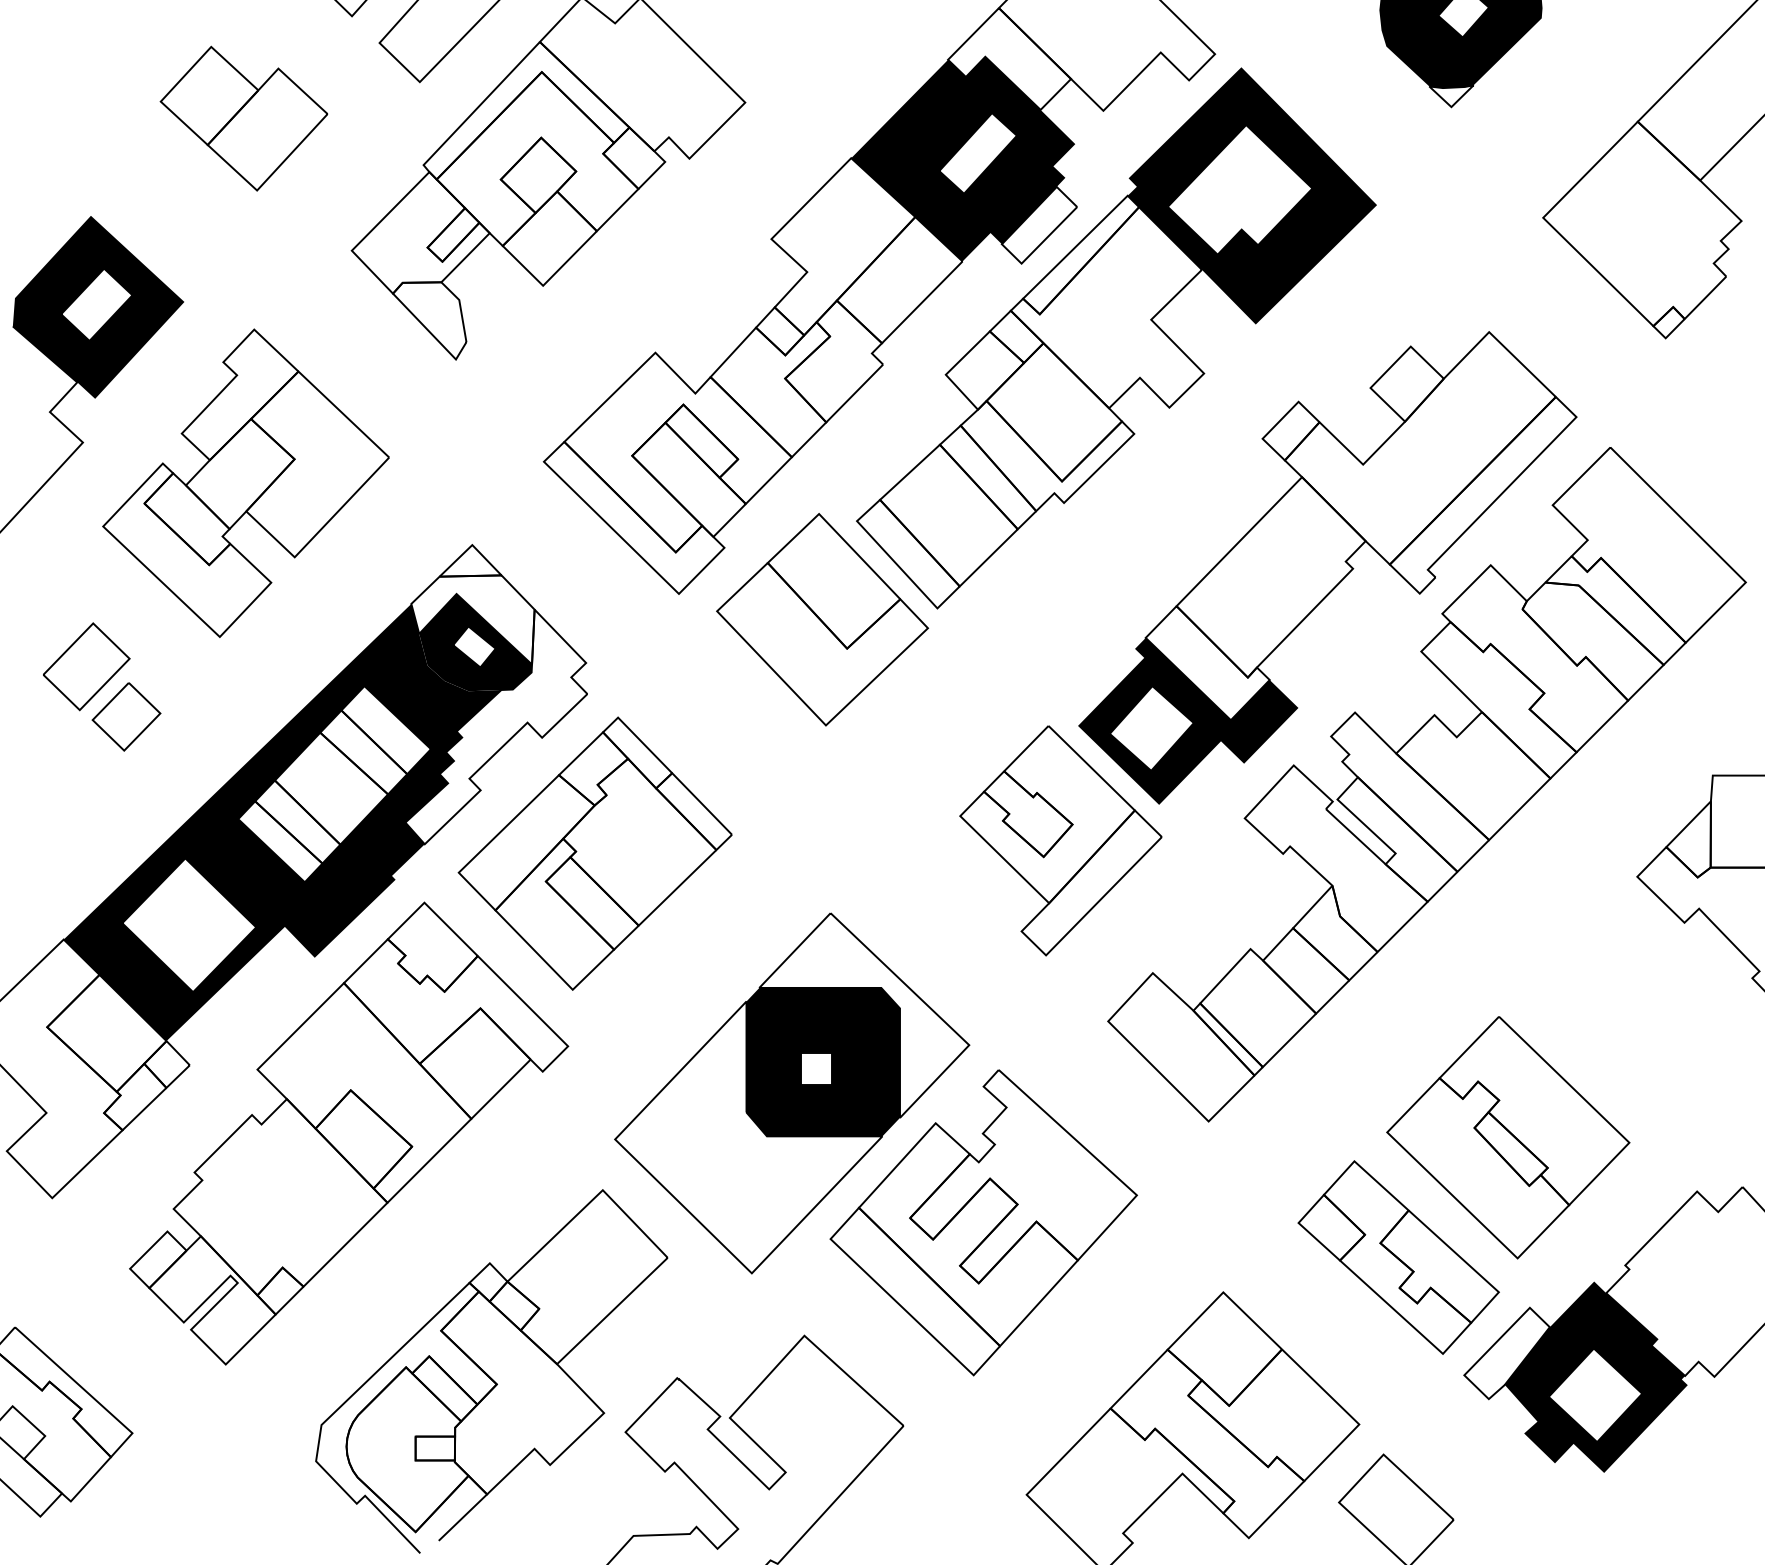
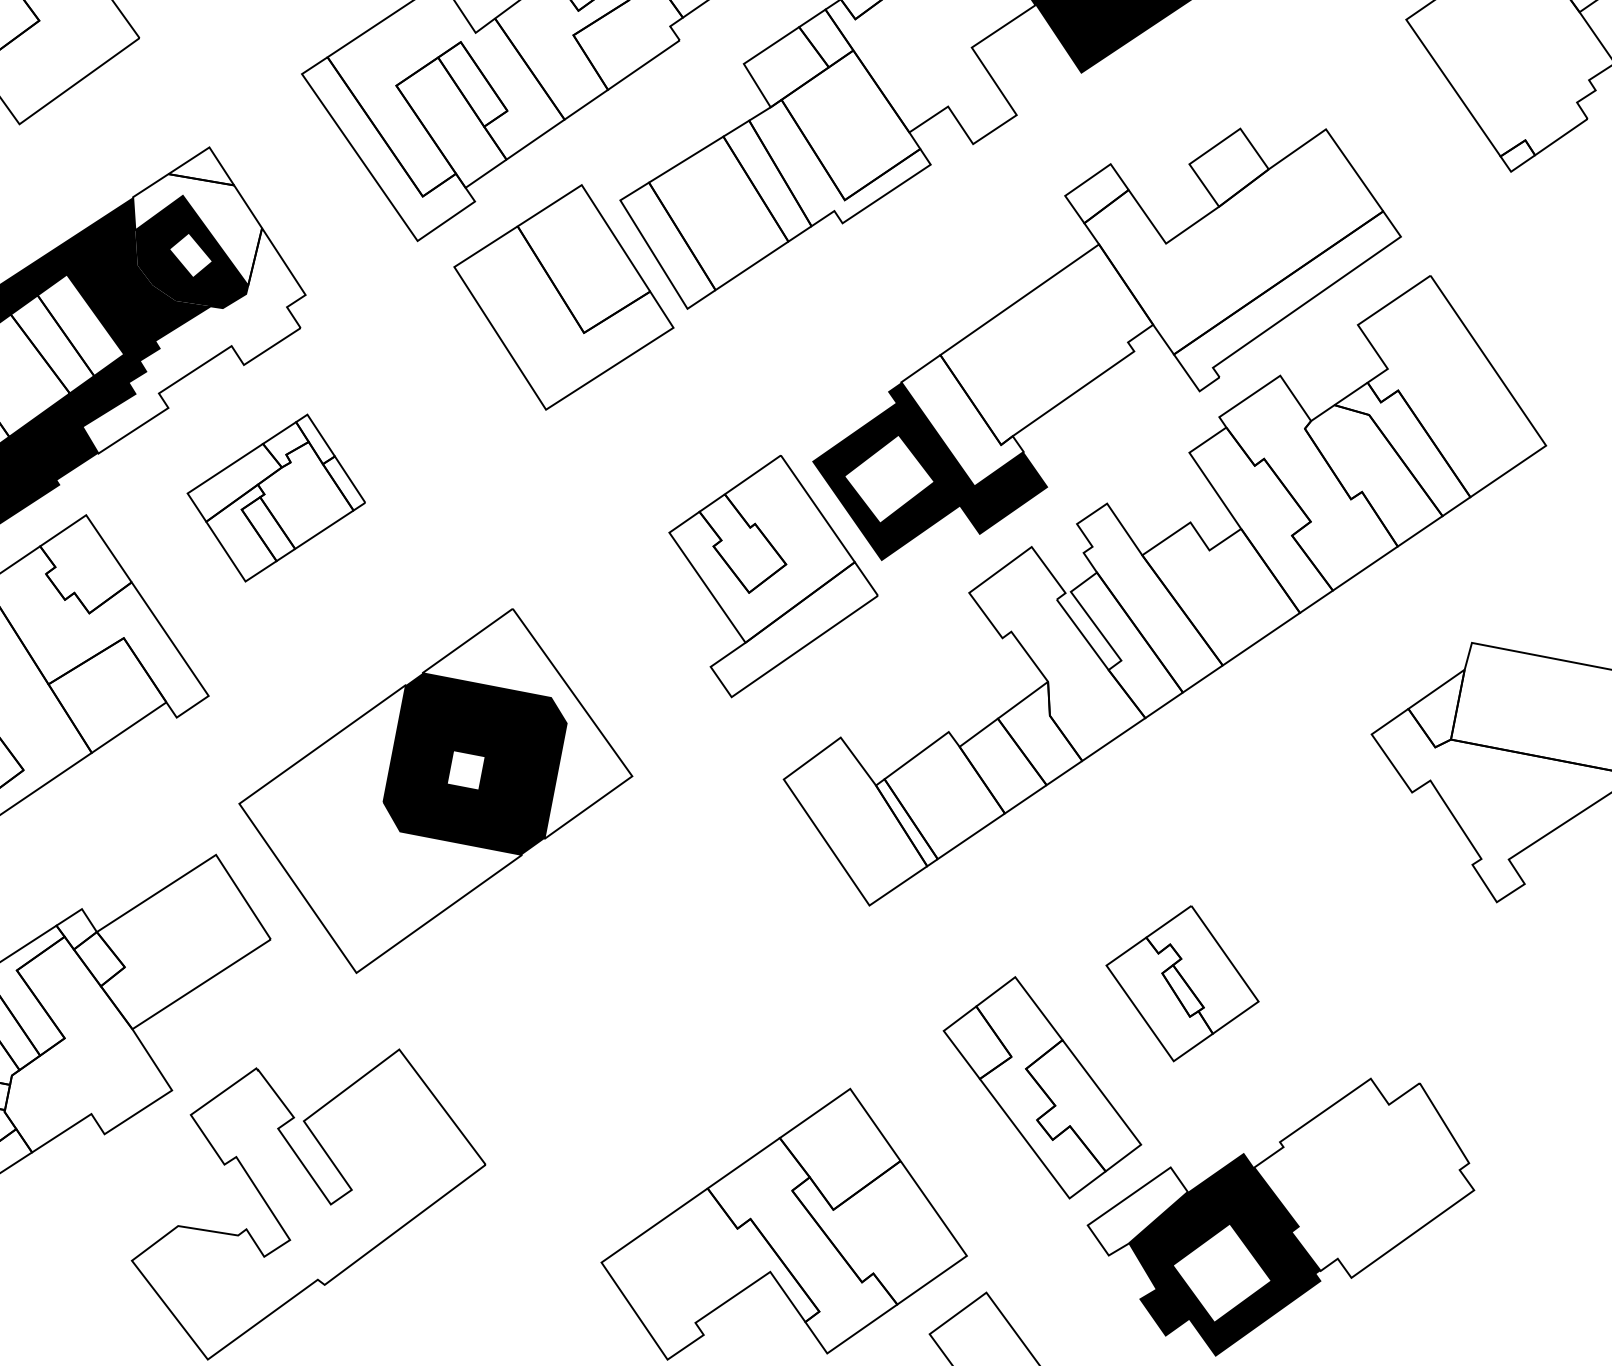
part: (594, 853) -> (275, 497), size x0.6
part: (1508, 1137) -> (1182, 983), size x0.6
part: (983, 1222) -> (611, 966), removed

